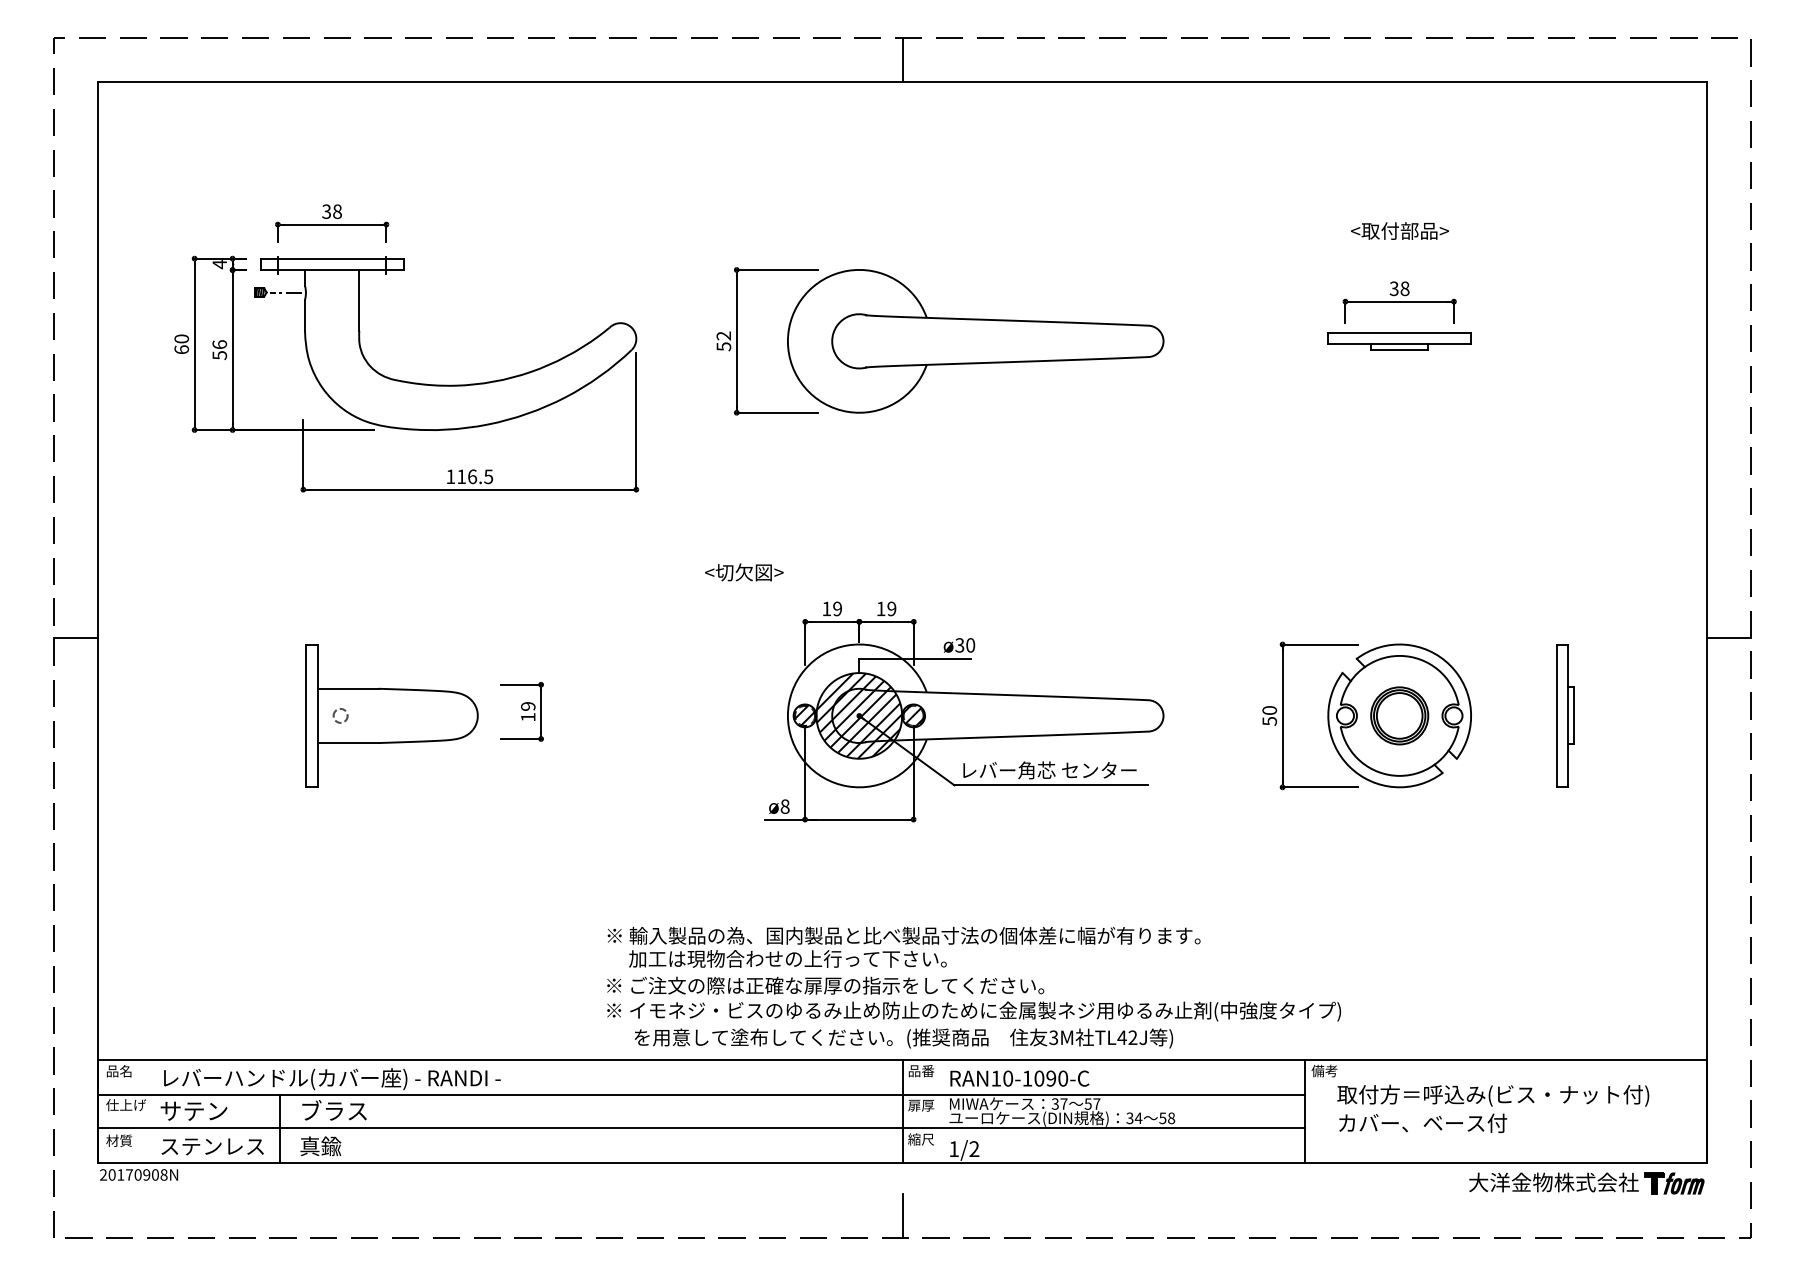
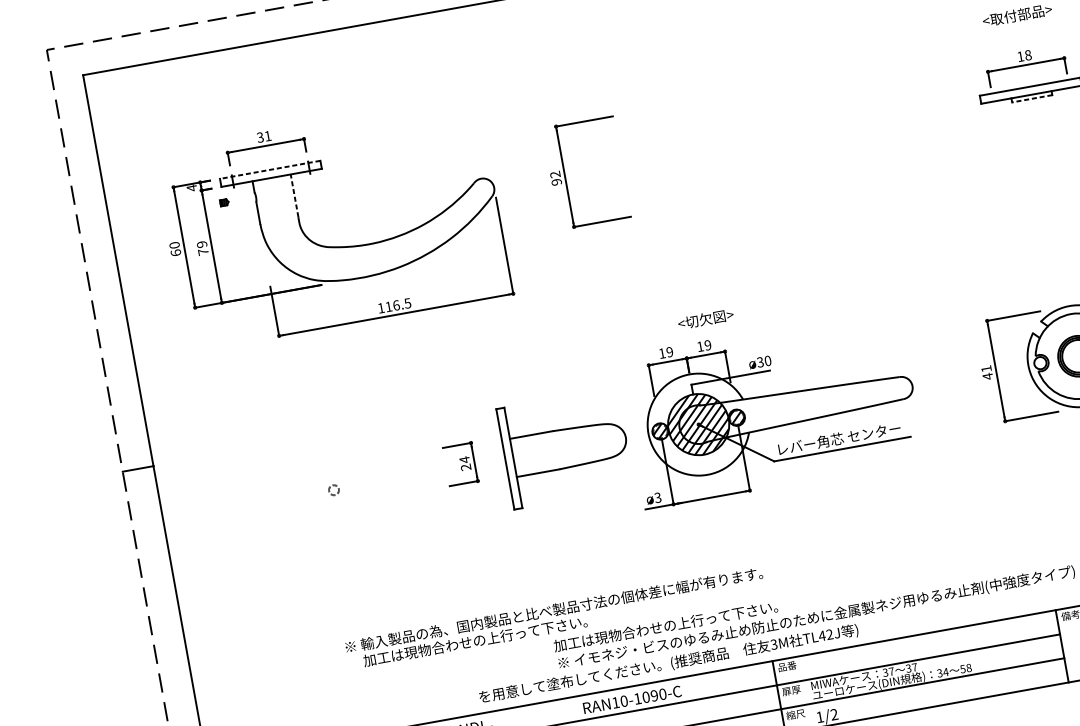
text: (337, 211) -> (268, 136), 38 -> 31
line: (331, 258) -> (269, 169), solid -> dashed
text: (1393, 288) -> (1020, 56), 38 -> 18
line: (285, 292) -> (241, 199), removed
line: (359, 299) -> (294, 195), solid -> dashed
part: (975, 341) -> (732, 146), removed
text: (723, 346) -> (556, 182), 52 -> 92
line: (1399, 349) -> (1032, 98), solid -> dashed
text: (219, 350) -> (202, 248), 56 -> 79
text: (744, 572) -> (705, 319), moved
text: (528, 711) -> (465, 463), 19 -> 24
part: (391, 715) -> (565, 448), moved
text: (1269, 716) -> (987, 373), 50 -> 41
text: (784, 806) -> (657, 497), ø8 -> ø3
text: (903, 946) -> (555, 617), moved
text: (824, 985) -> (708, 618), ※ ご注文の際は正確な扉厚の指示をしてください。 -> 加工は現物合わせの上行って下さい。
text: (903, 1038) -> (668, 664), moved
text: (1019, 1078) -> (632, 699), moved
text: (1088, 1103) -> (908, 668), 57 -> 37

